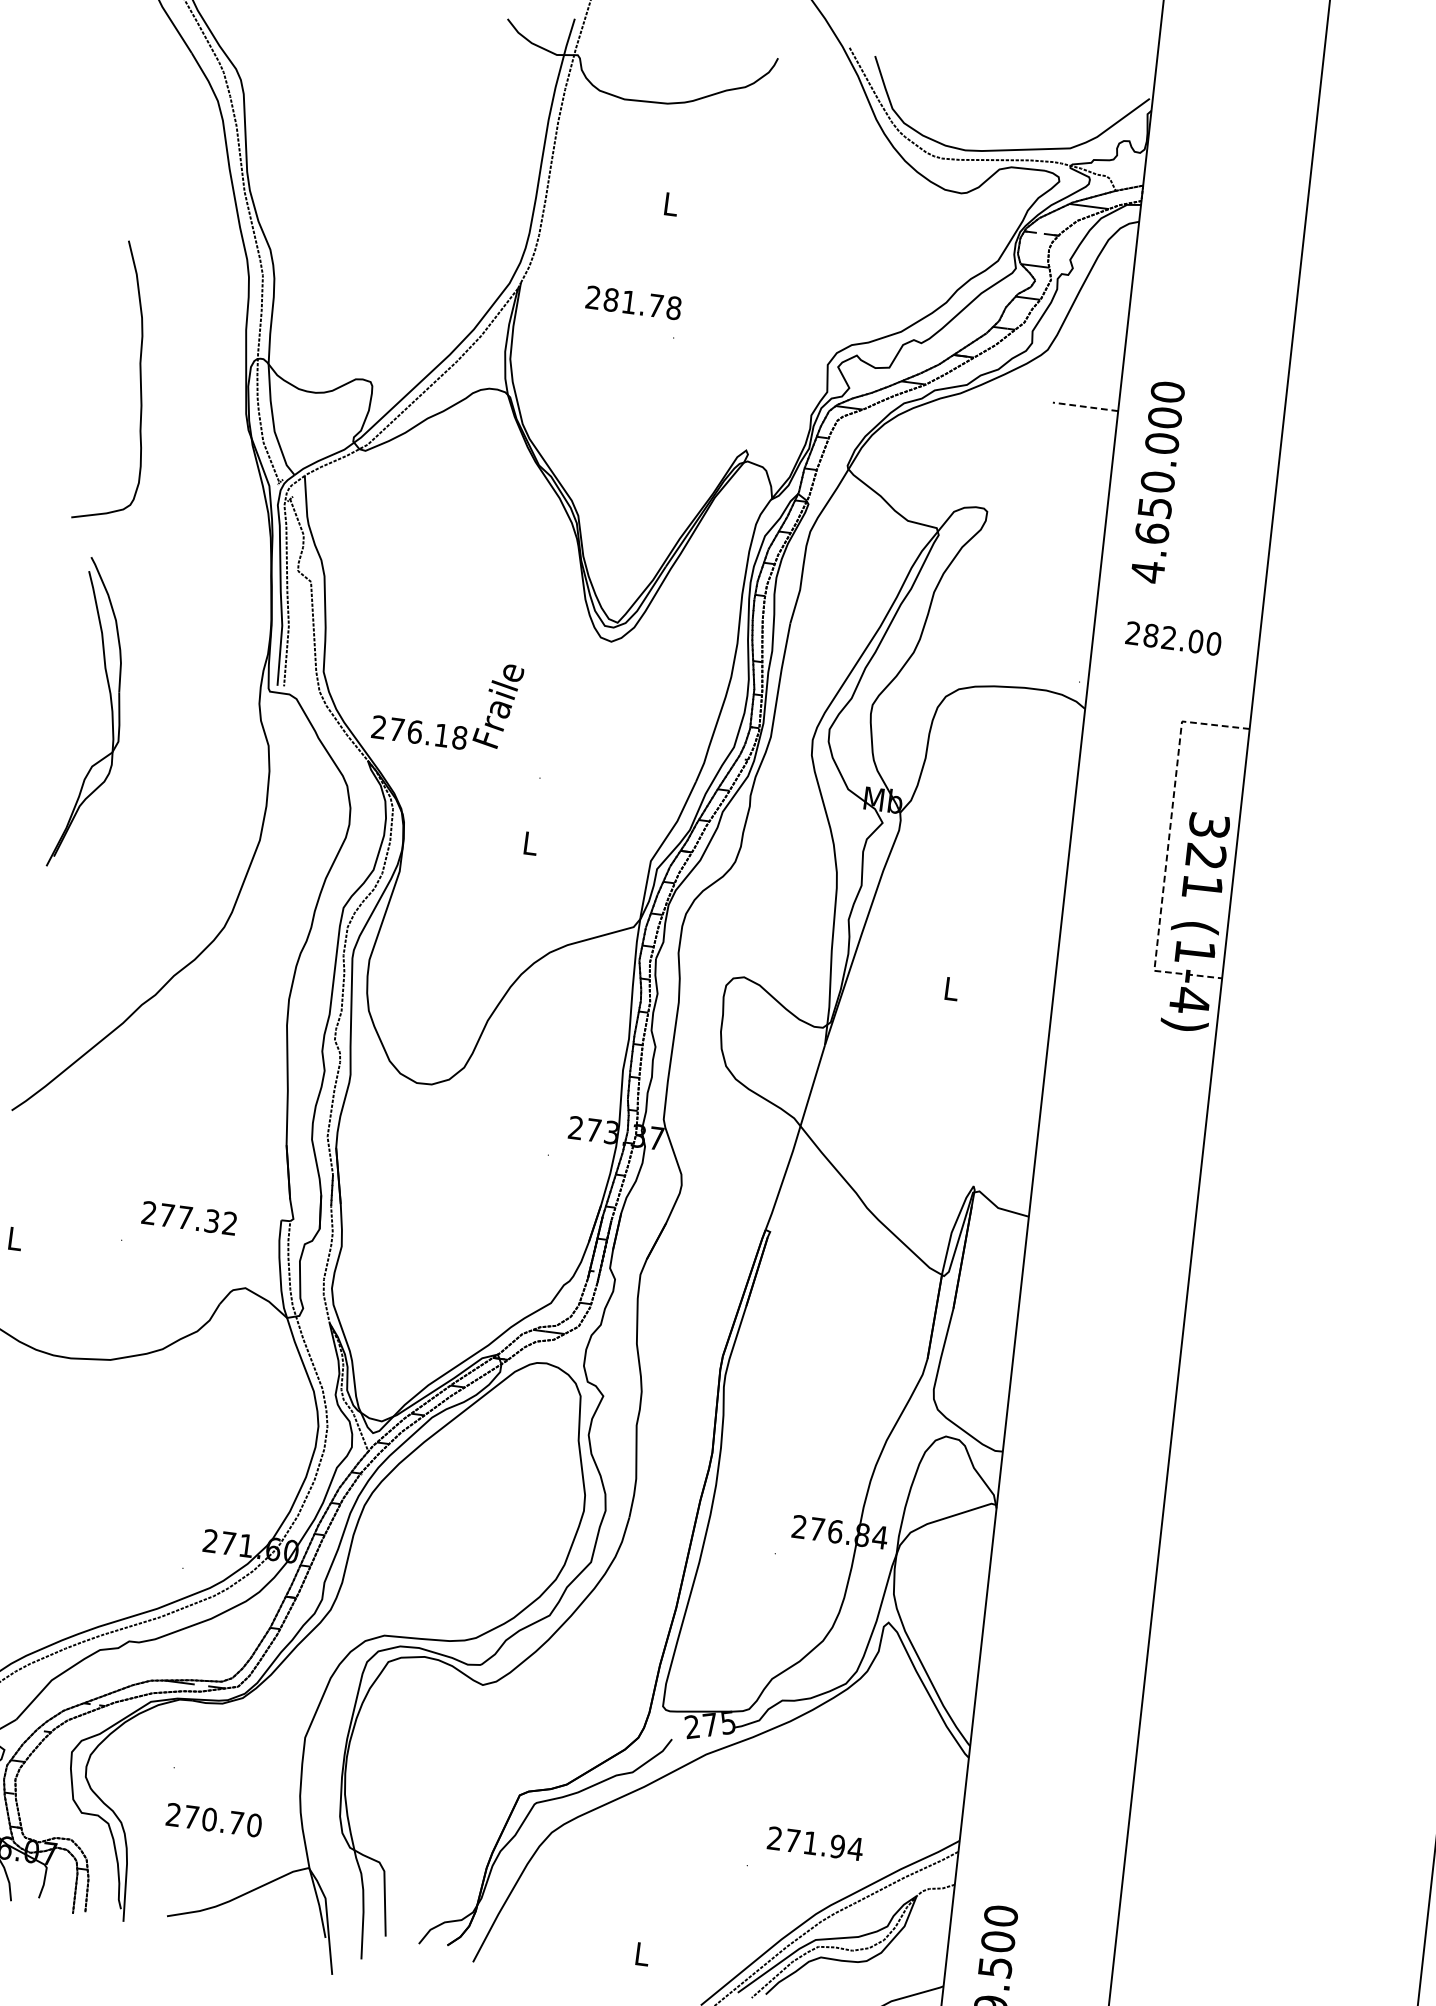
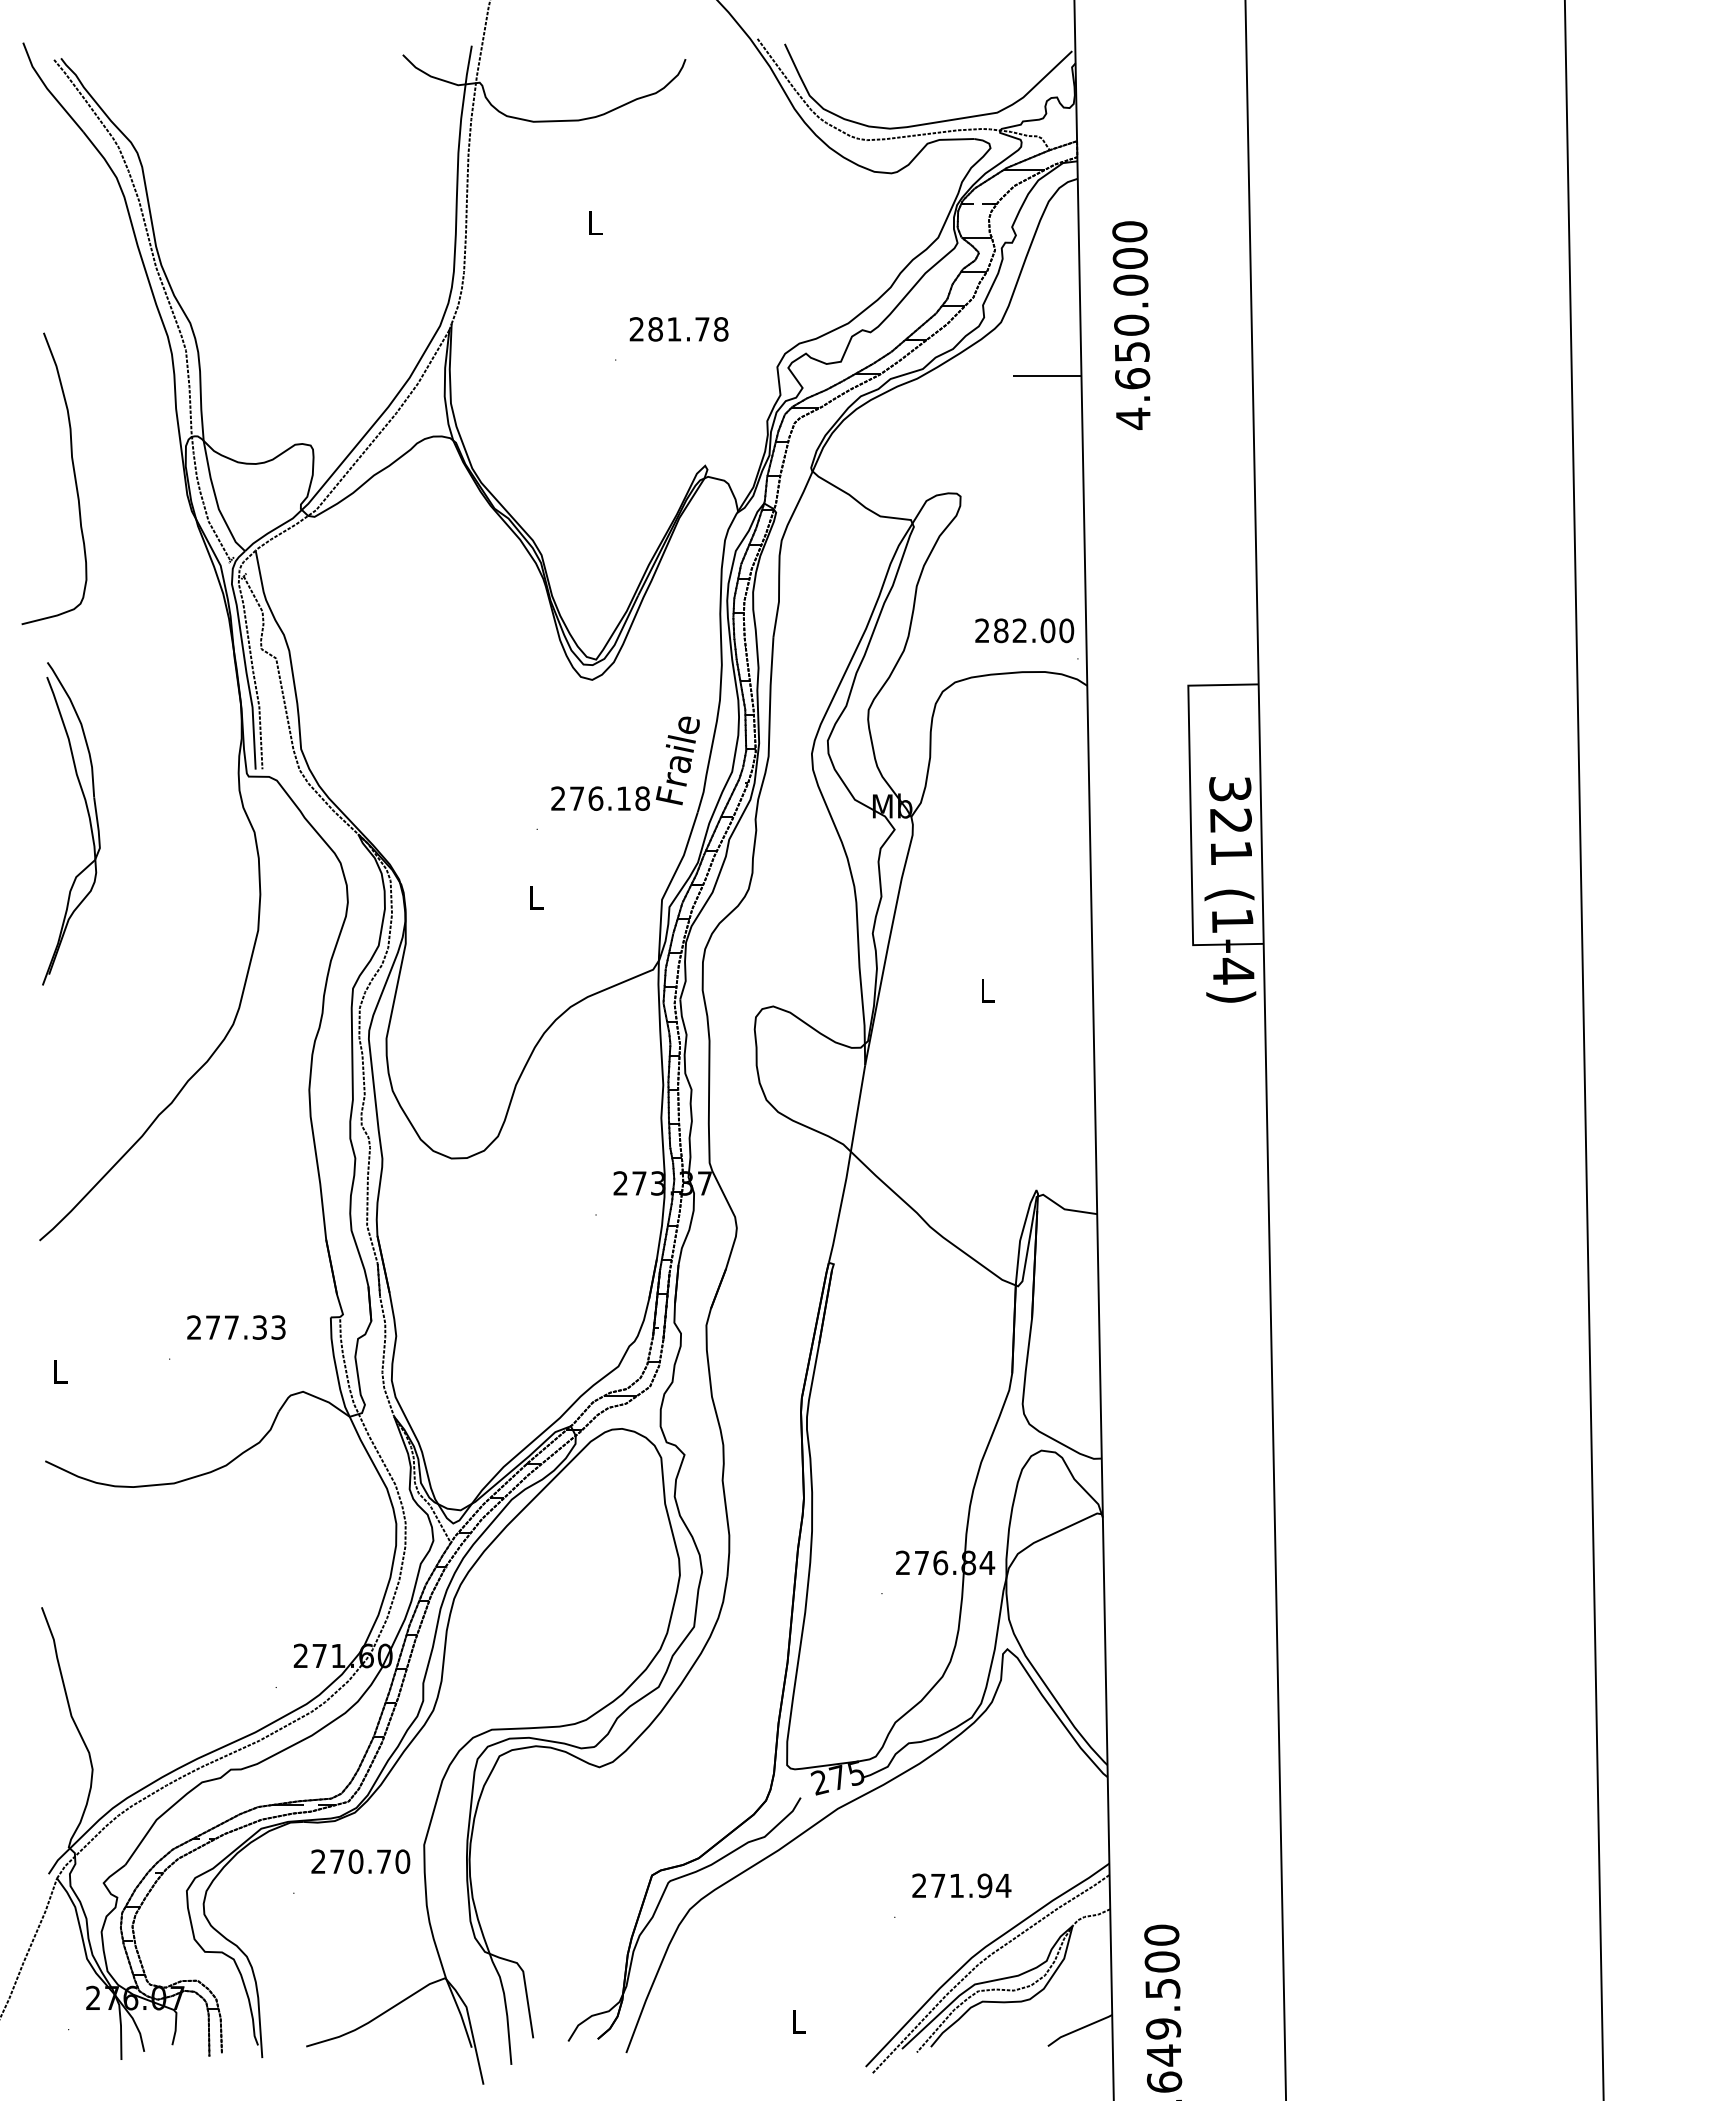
text: (633, 302) -> (678, 329), moved
line: (1084, 406) -> (1046, 375), dashed -> solid
text: (1157, 482) -> (1131, 325), moved
text: (1173, 638) -> (1024, 630), moved
text: (447, 701) -> (625, 763), moved
line: (1167, 846) -> (1190, 815), dashed -> solid
text: (229, 1223) -> (278, 1327), 277.32 -> 277.33
text: (213, 1819) -> (360, 1861), moved

